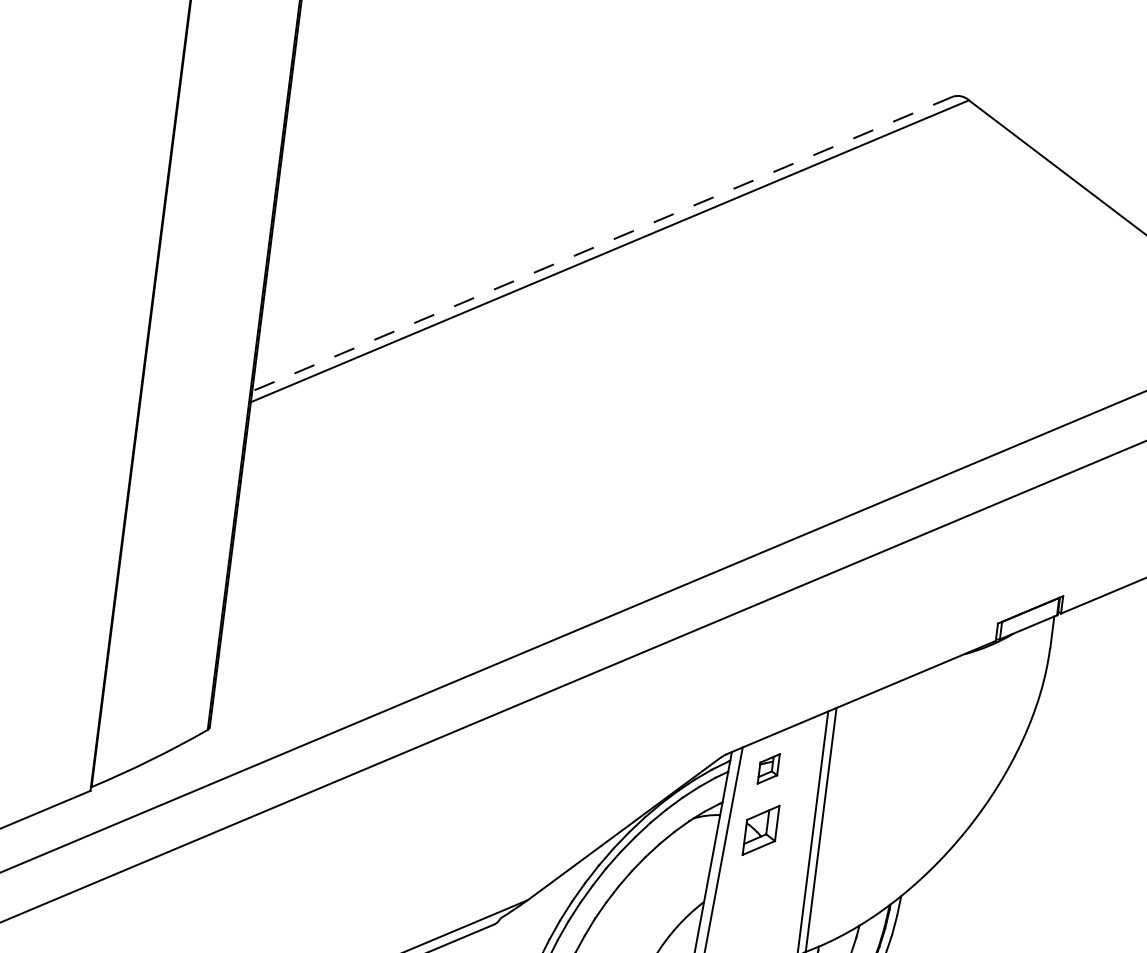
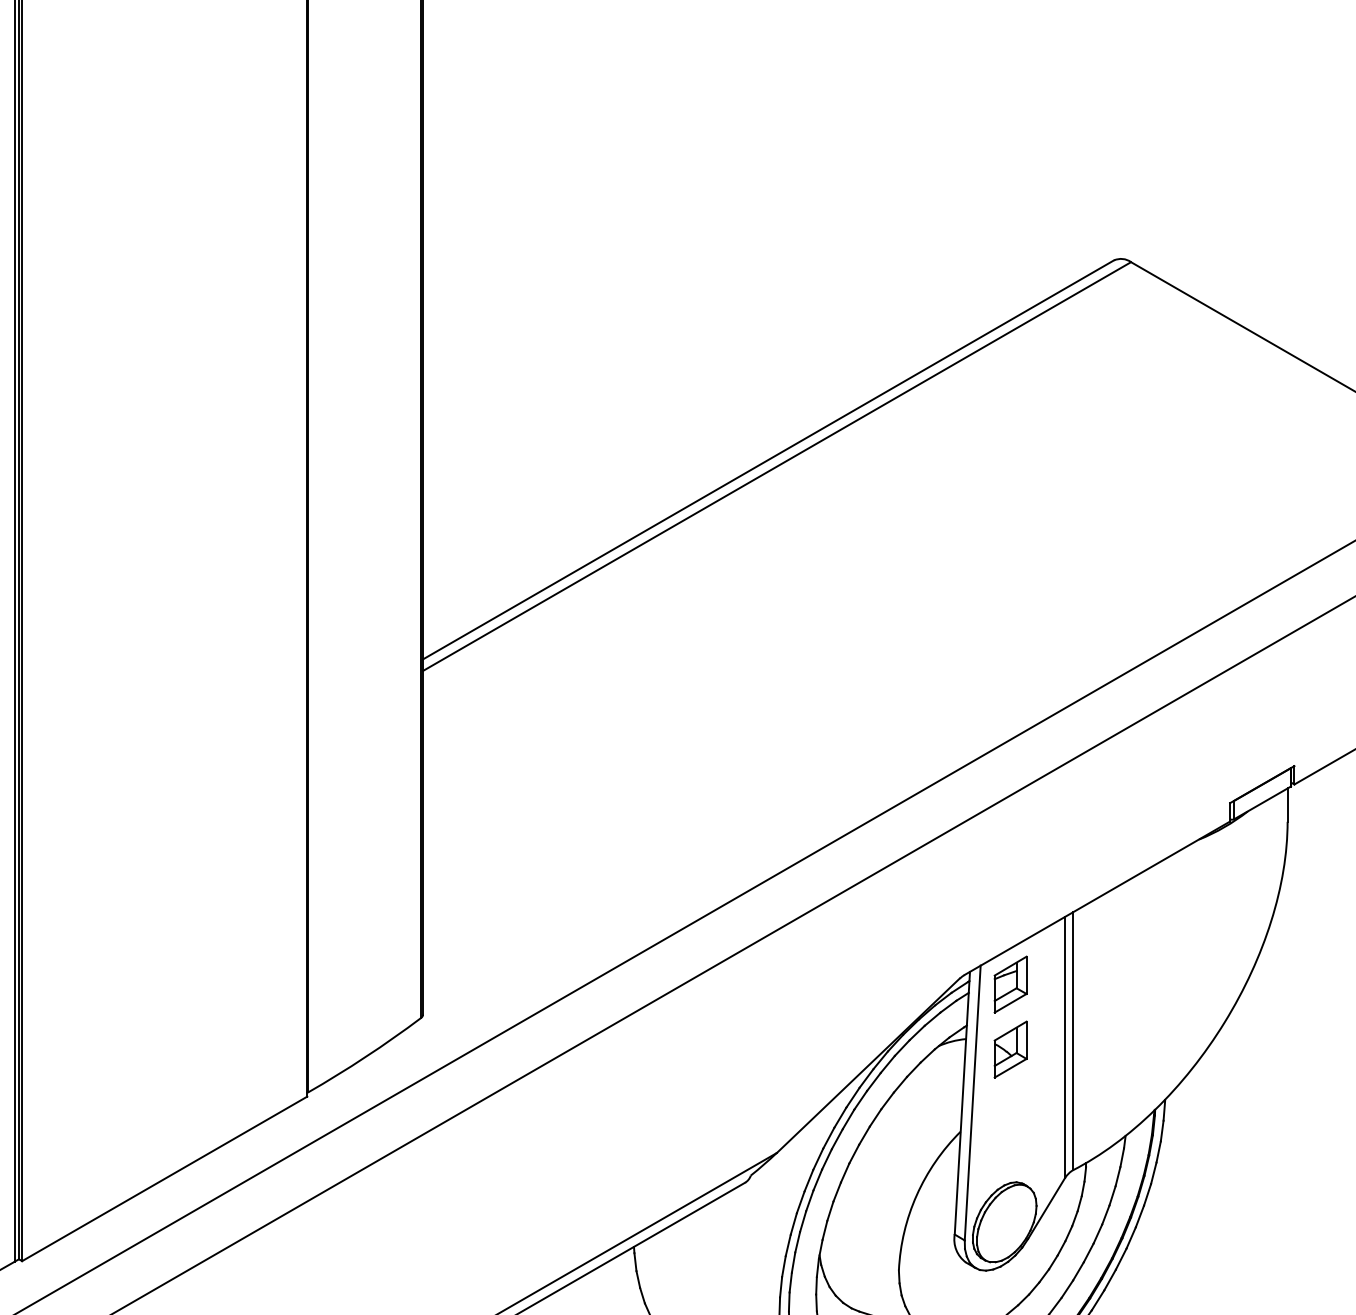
line: (602, 243) -> (768, 459), dashed -> solid
part: (768, 768) -> (1010, 984), size x1.67

